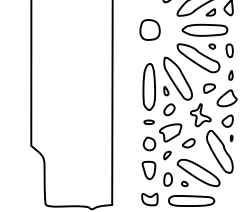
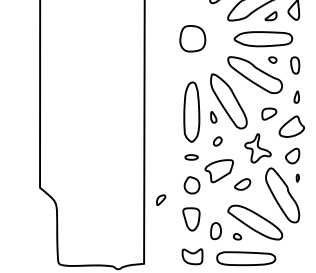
part: (169, 109) -> (217, 141), size x0.6
part: (167, 155) -> (161, 200), moved

